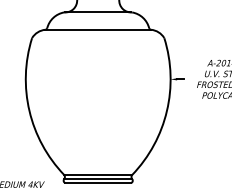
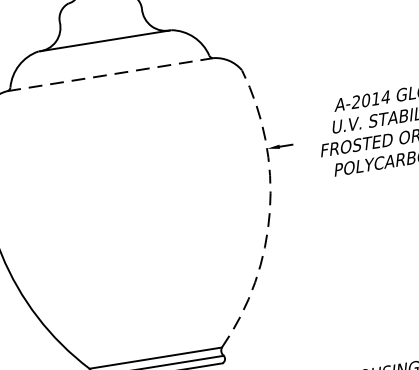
line: (98, 29) -> (110, 74), solid -> dashed
arc: (166, 111) -> (269, 212), solid -> dashed

